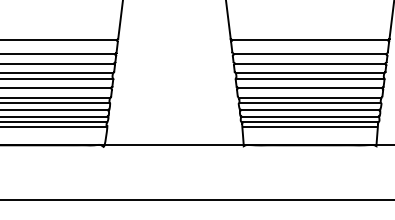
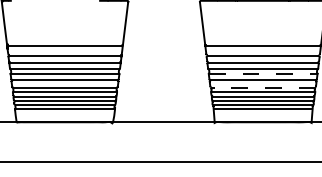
line: (310, 78) -> (263, 73), solid -> dashed
line: (309, 97) -> (262, 87), solid -> dashed

